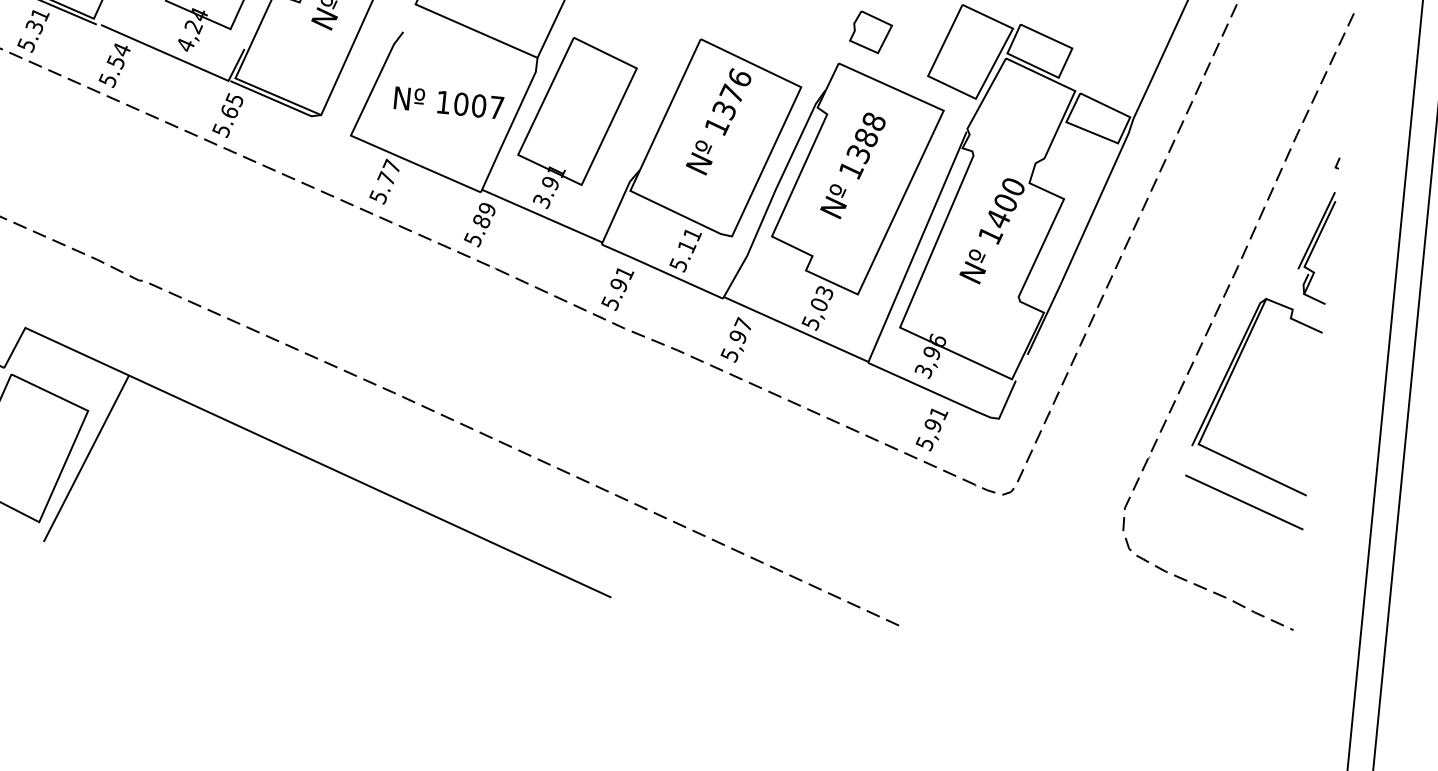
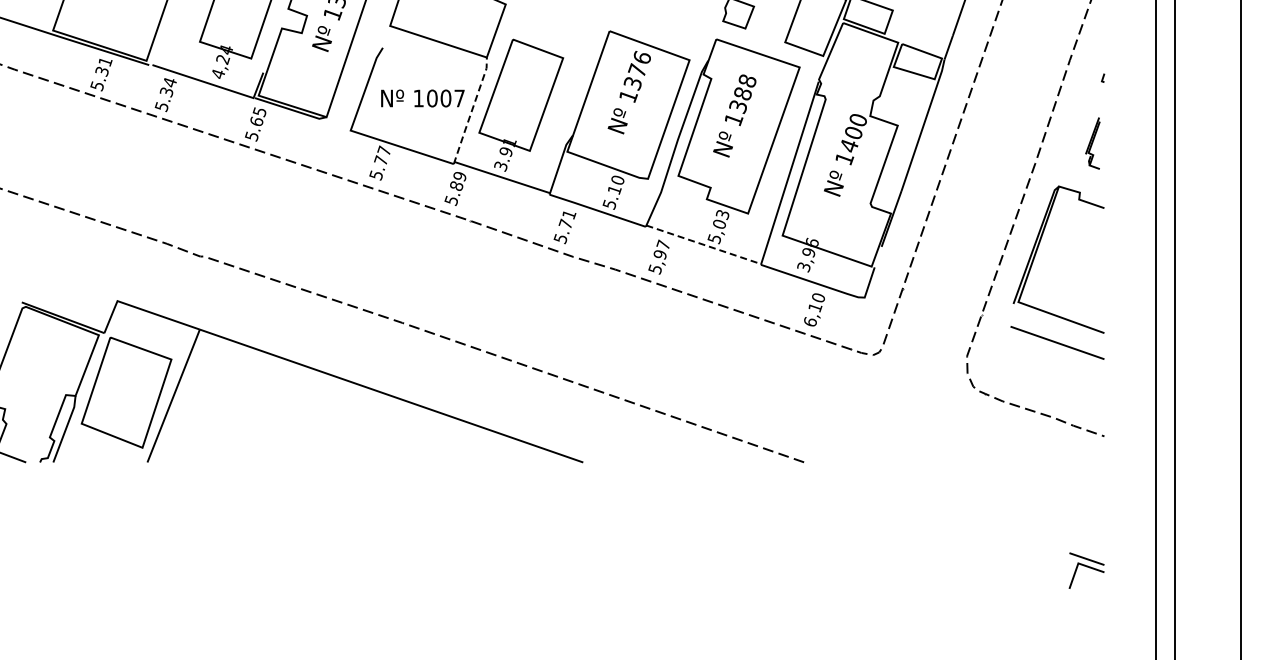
text: (115, 61) -> (166, 91), 5.54 -> 5.34
line: (510, 124) -> (471, 110), solid -> dashed
text: (692, 233) -> (617, 179), 5.11 -> 5.10
part: (1315, 247) -> (1092, 143), size x0.6
text: (618, 284) -> (565, 223), 5.91 -> 5.71
line: (795, 329) -> (703, 244), solid -> dashed
text: (931, 429) -> (814, 310), 5,91 -> 6,10

